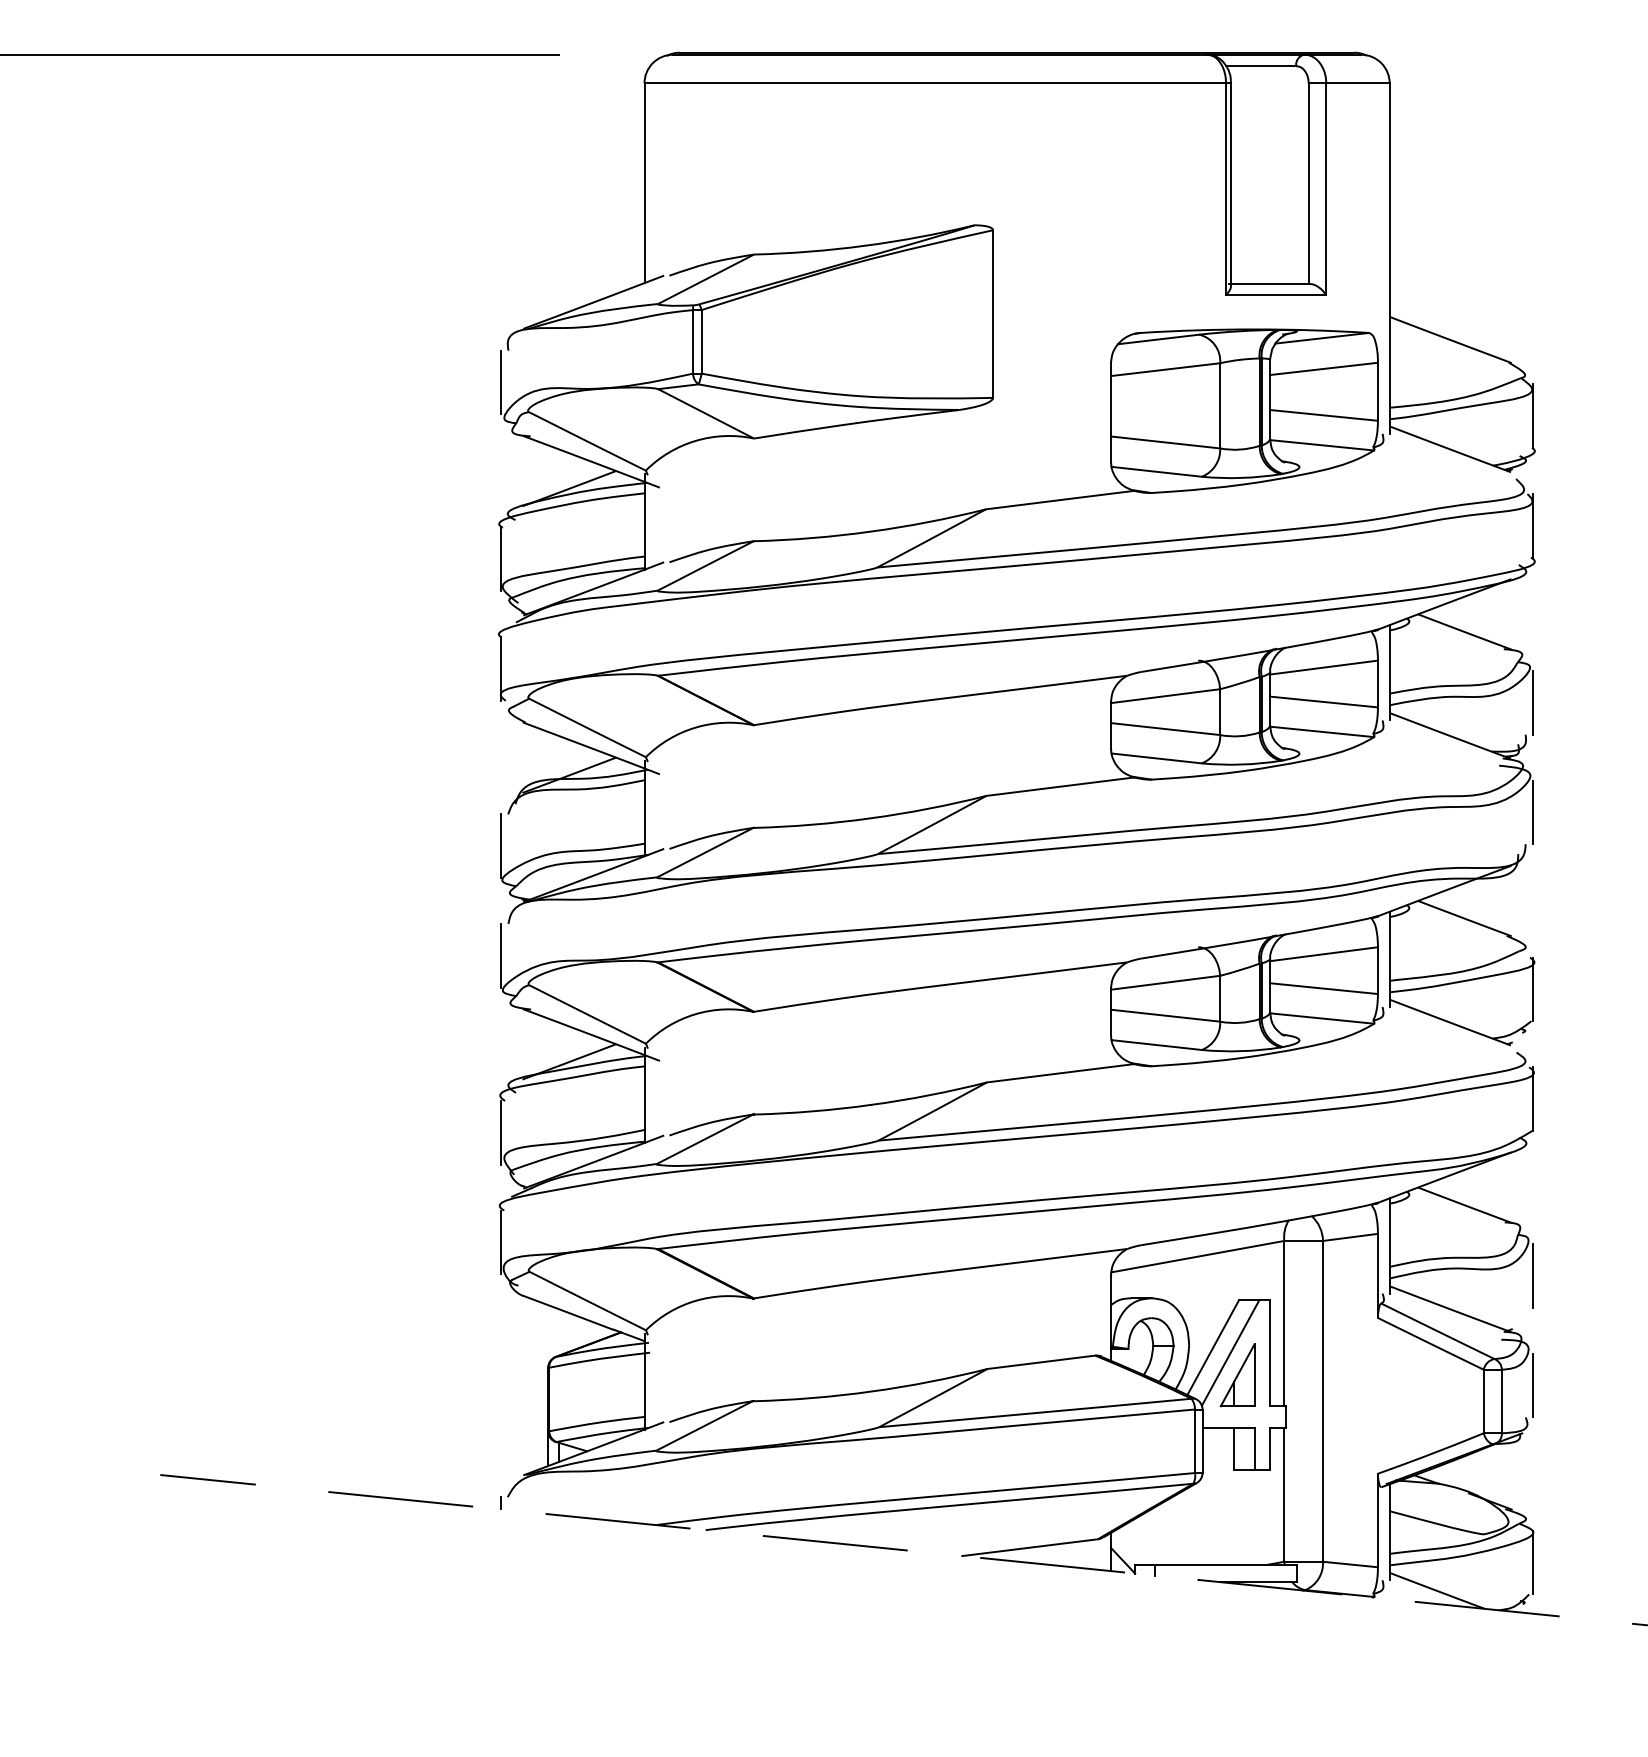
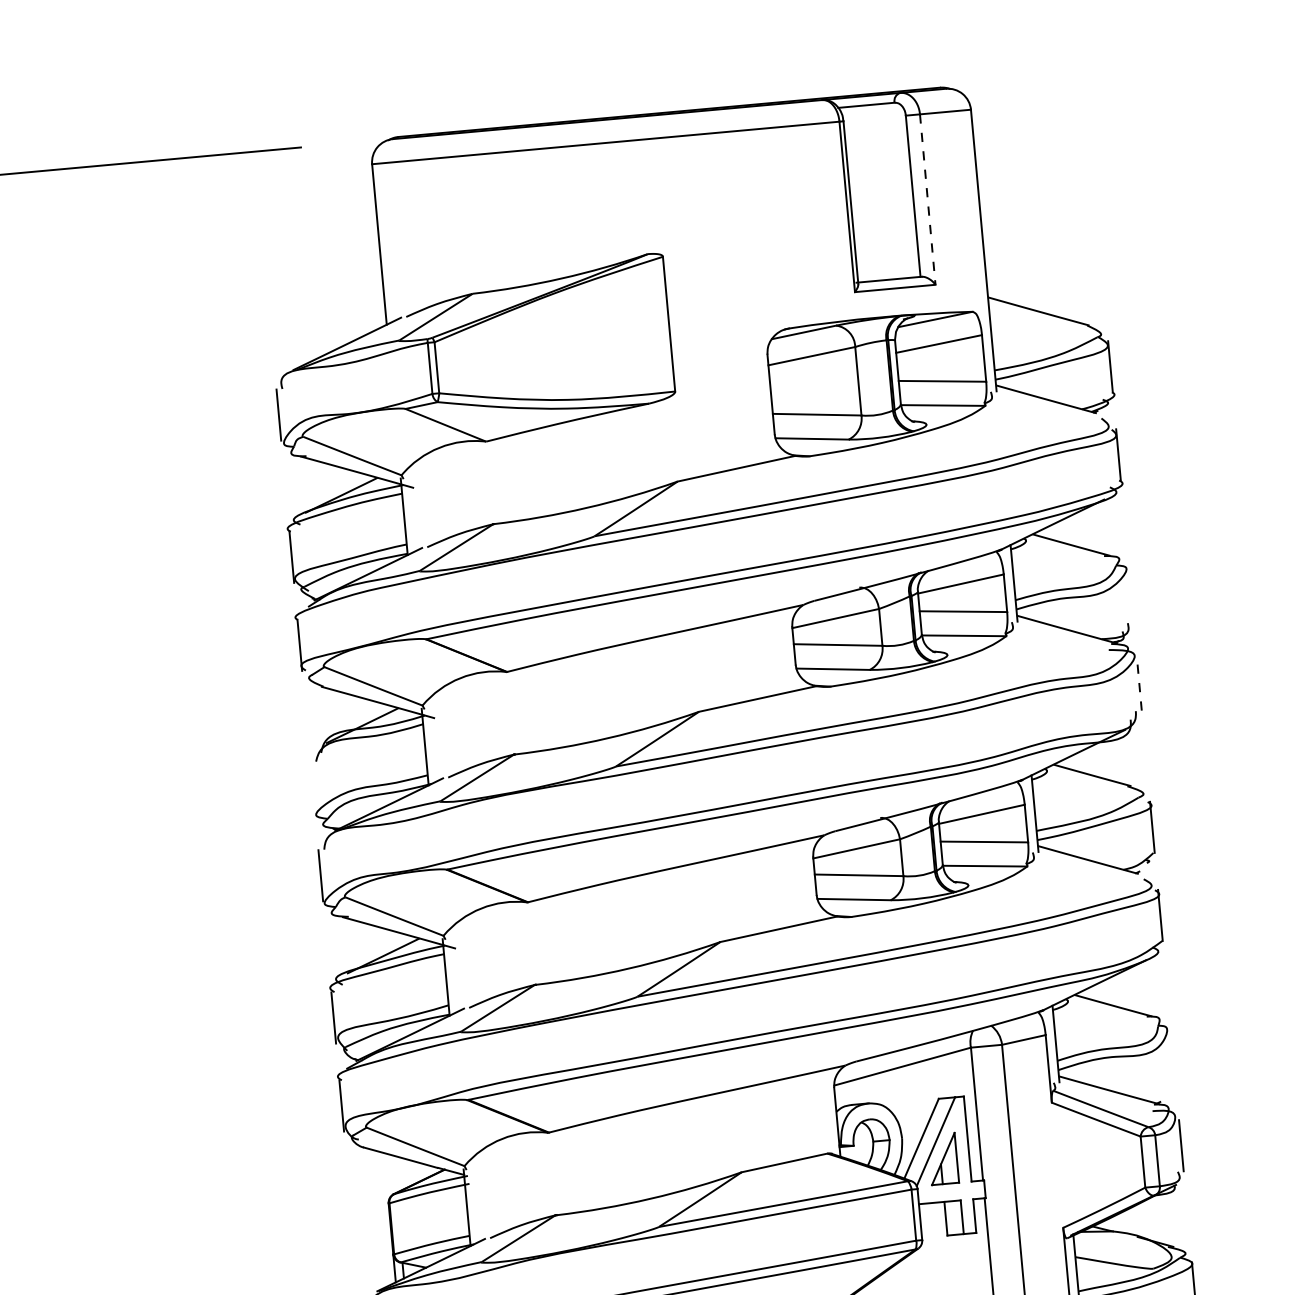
line: (1326, 189) -> (927, 199), solid -> dashed
line: (1533, 702) -> (1131, 596), removed
line: (1533, 812) -> (1139, 685), solid -> dashed
line: (501, 845) -> (312, 787), removed
line: (1533, 1275) -> (1173, 1057), removed

